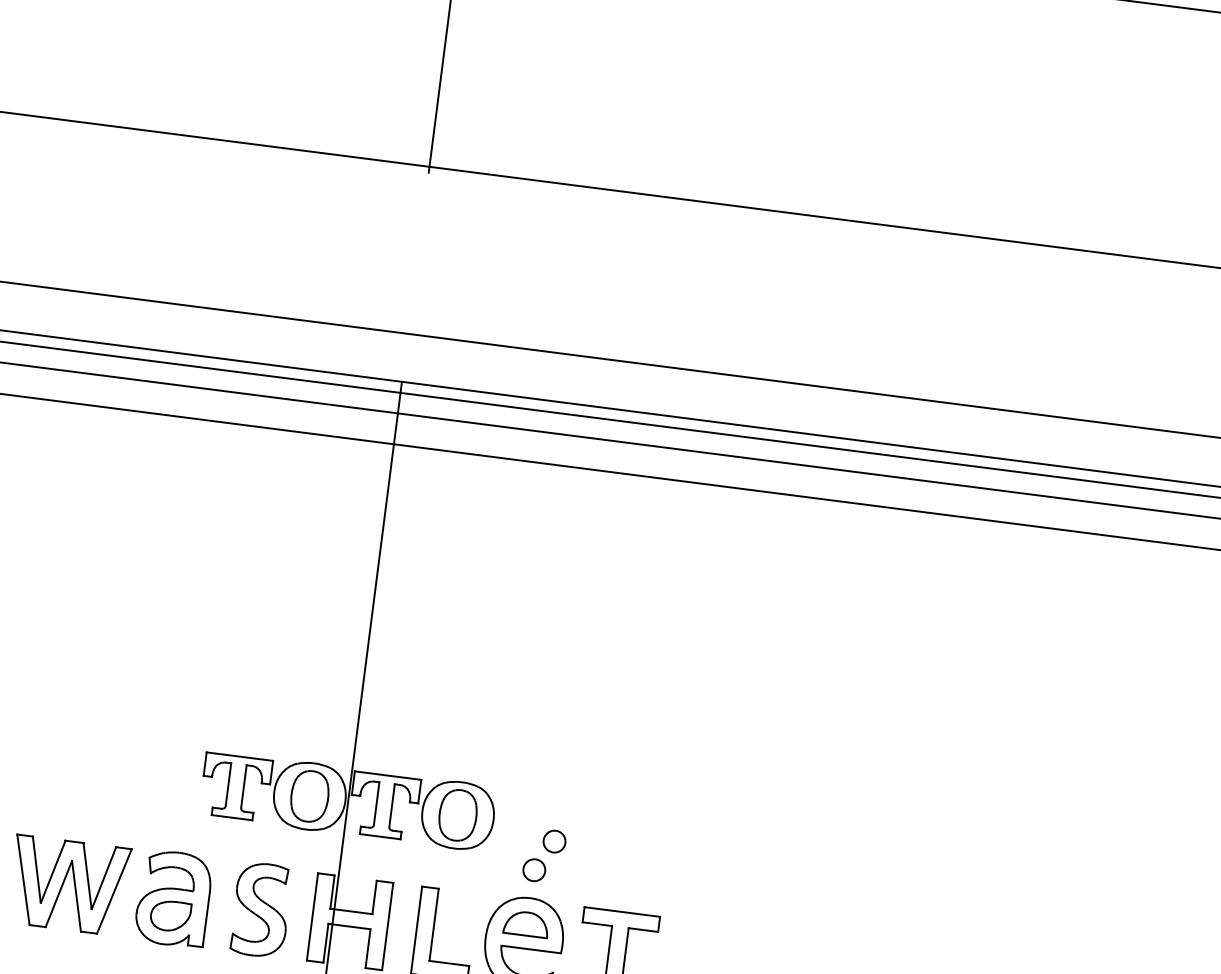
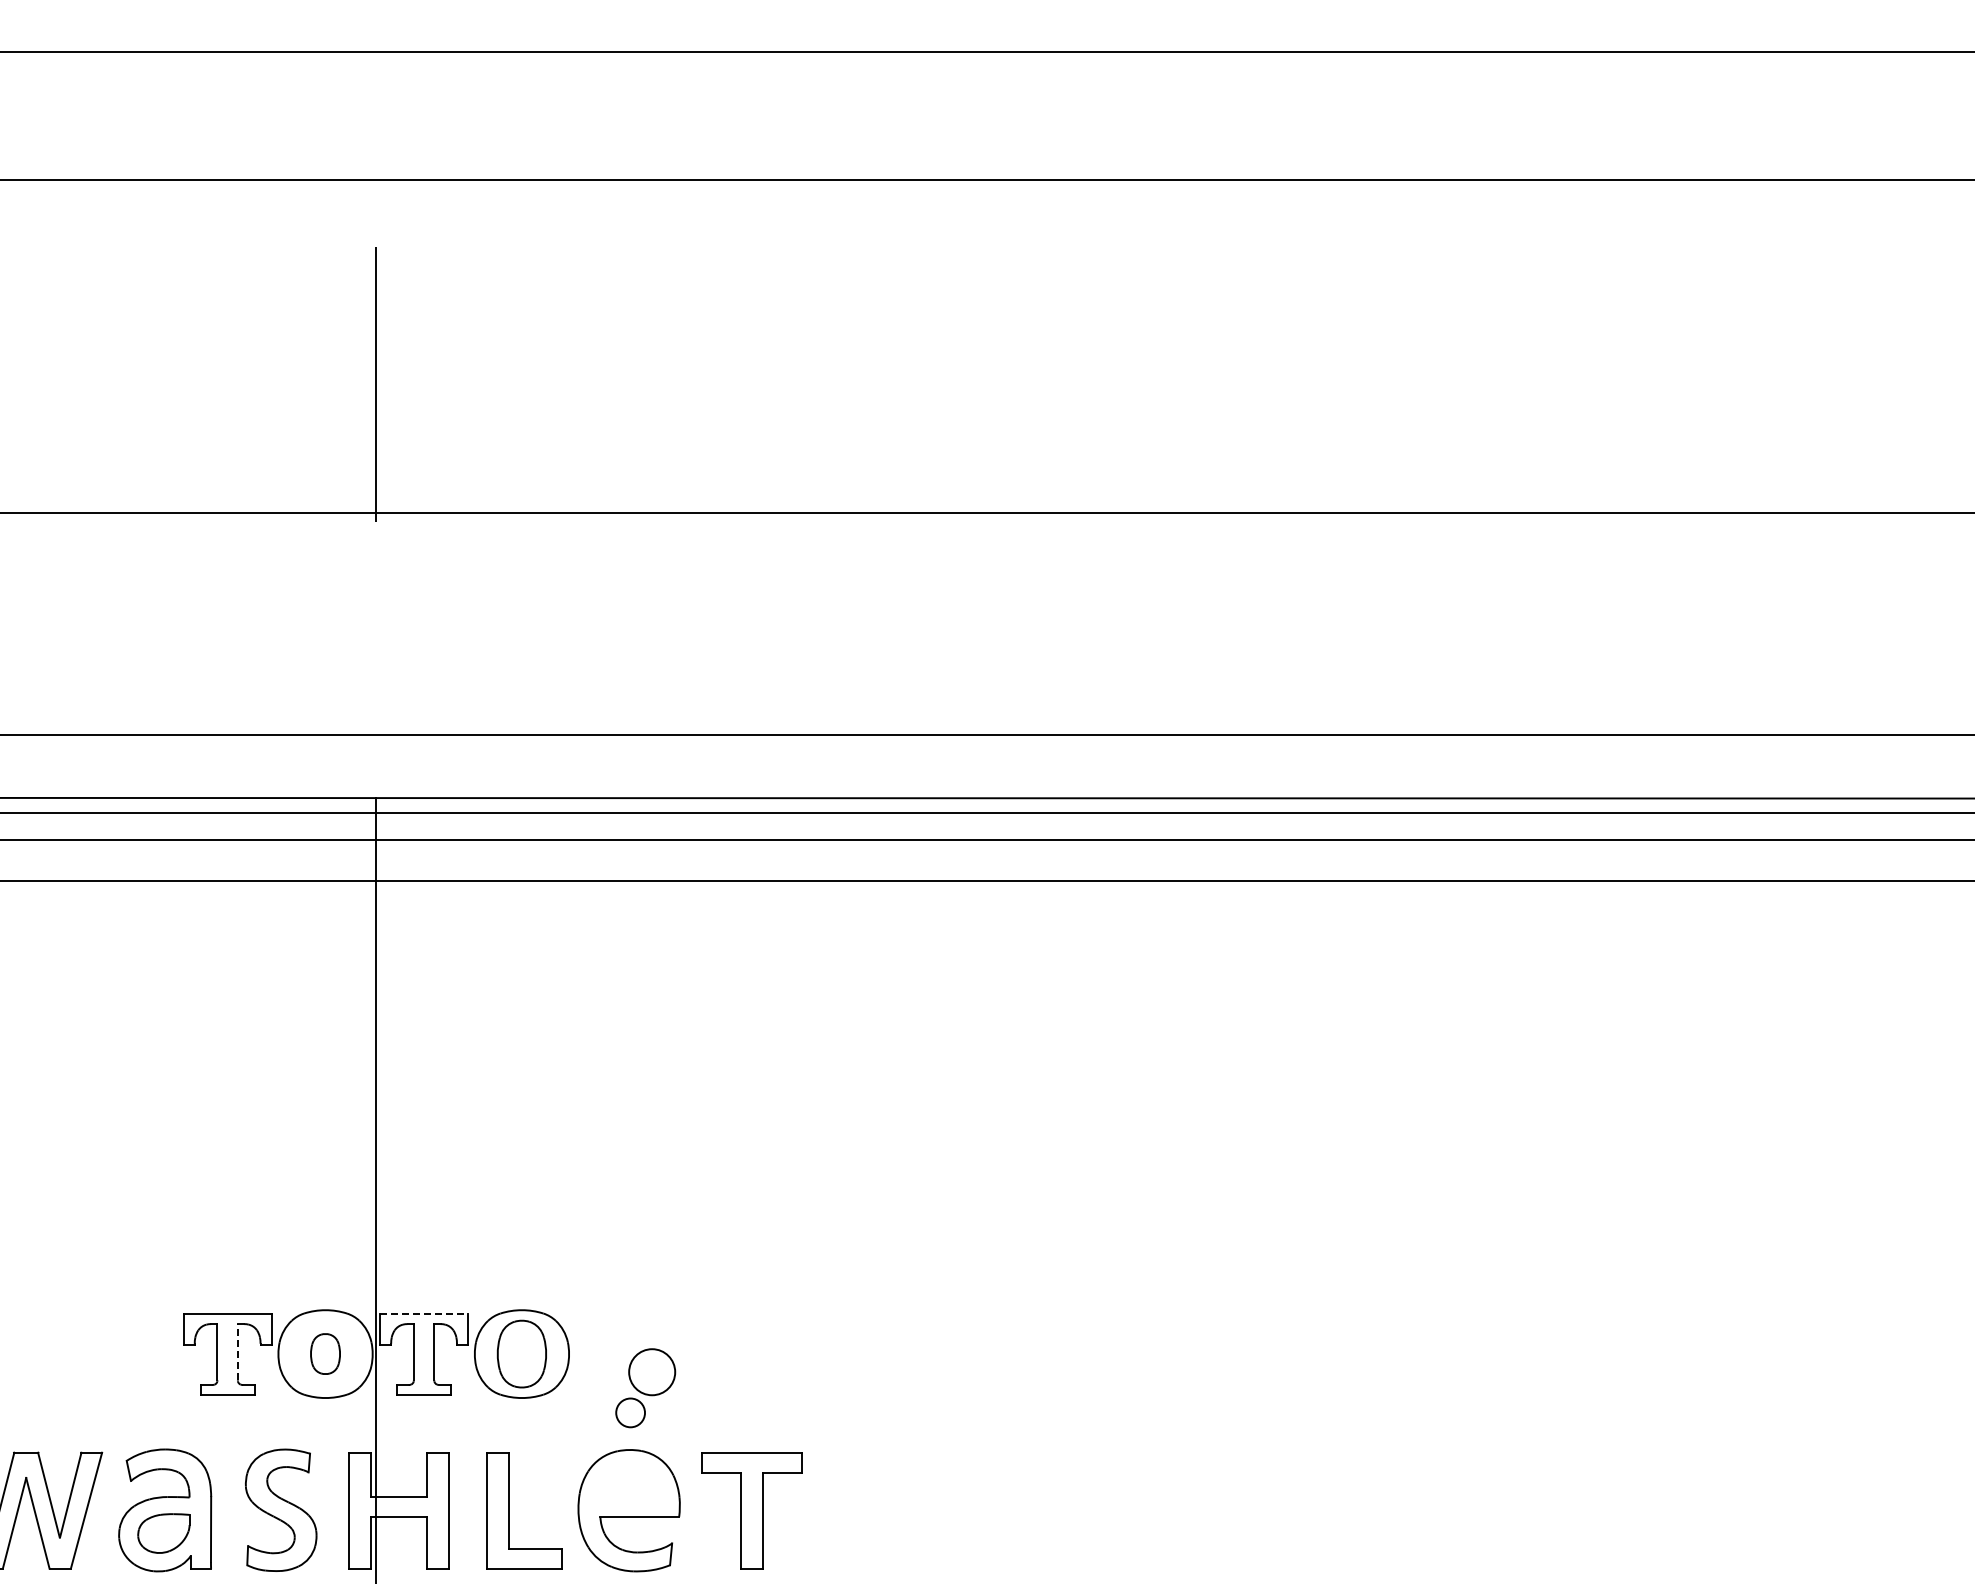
line: (388, 775) -> (424, 1313), solid -> dashed
line: (243, 785) -> (237, 1351), solid -> dashed
part: (309, 795) -> (325, 1353), size x0.6
circle: (554, 841) -> (651, 1371), size x1.6
part: (526, 924) -> (629, 1484), removed

